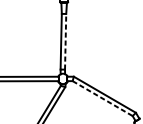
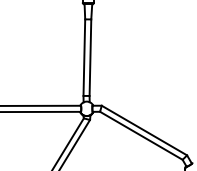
line: (65, 41) -> (90, 57), dashed -> solid
line: (102, 98) -> (141, 135), dashed -> solid

